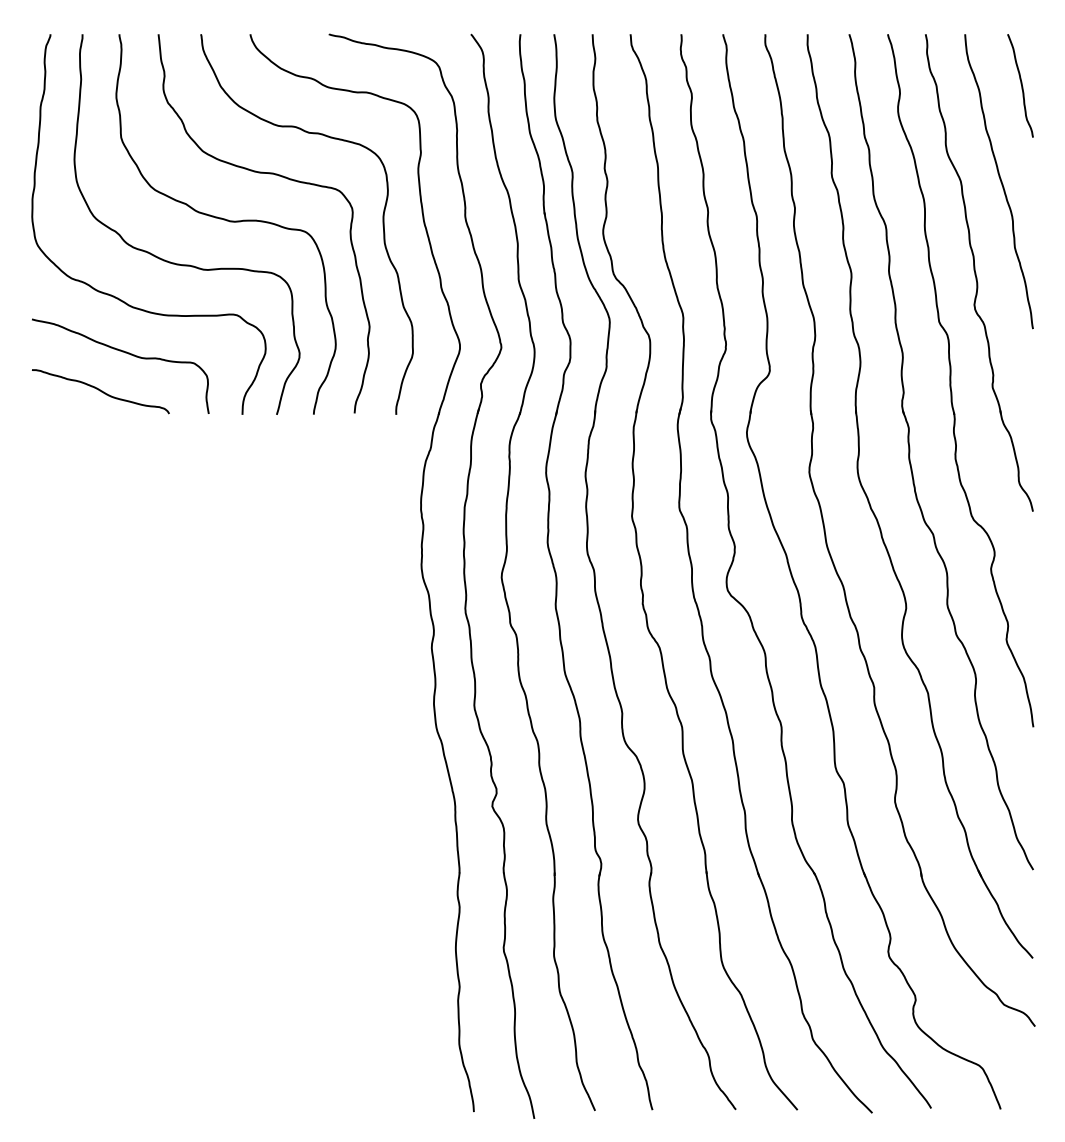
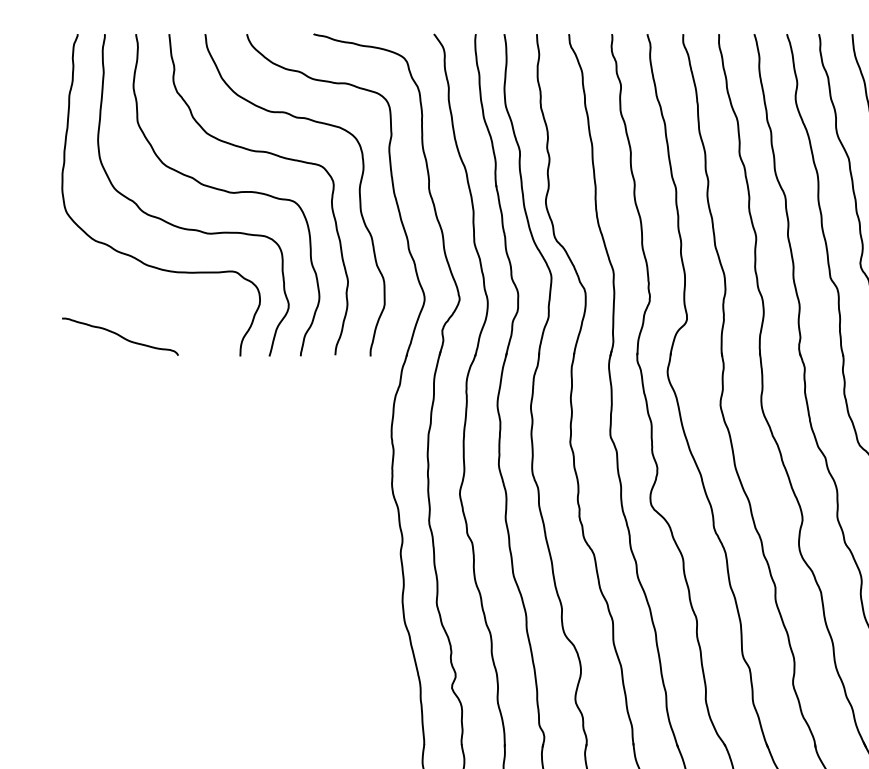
curve: (125, 353) -> (141, 304), removed

